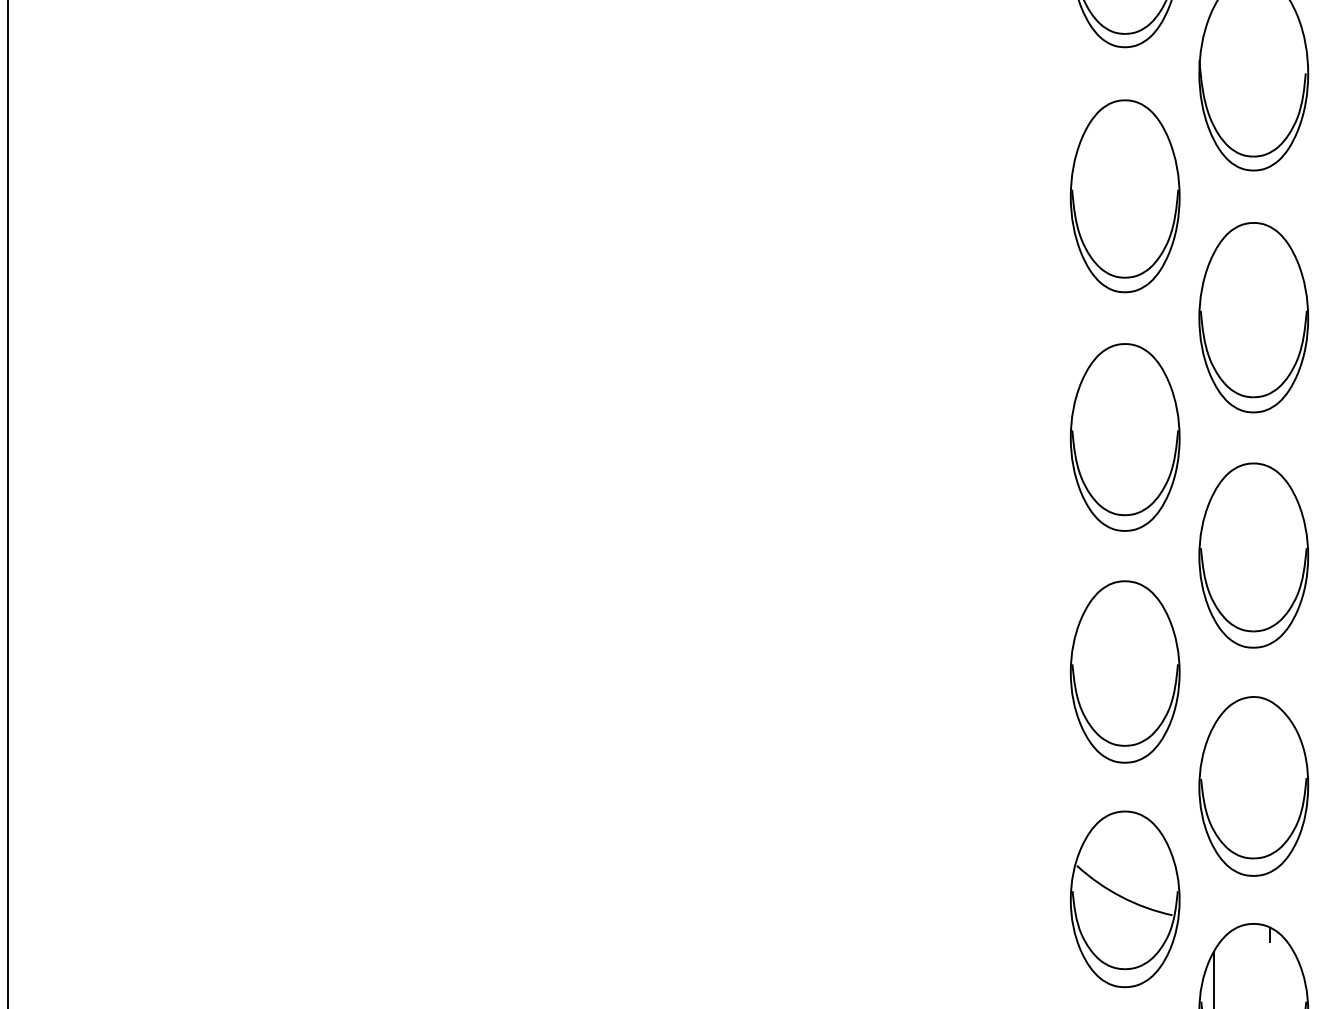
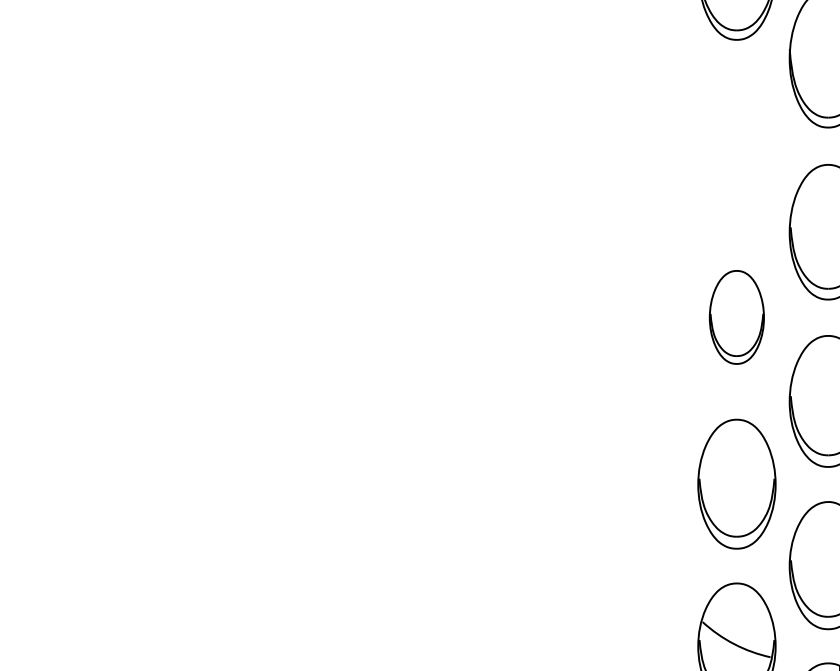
part: (1124, 196) -> (736, 146), removed
part: (1124, 437) -> (736, 317), size x0.7

